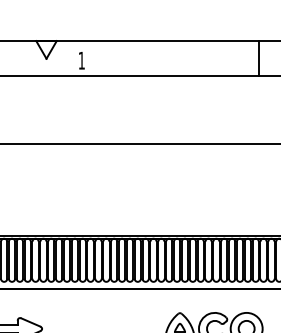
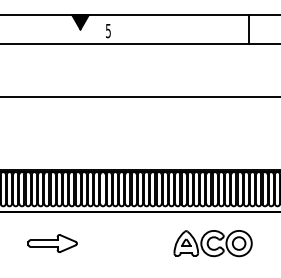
fill: (46, 49) -> (80, 22), added
text: (81, 61) -> (108, 31), 1 -> 5

